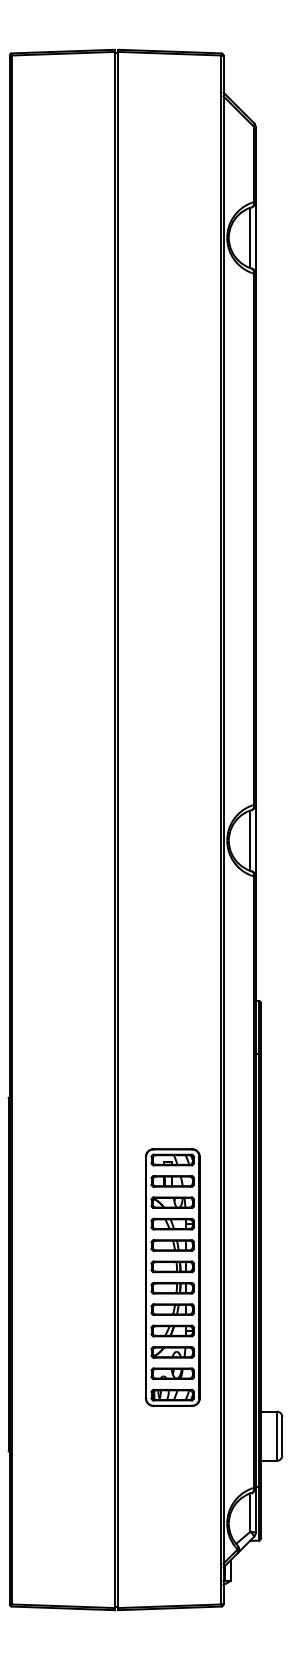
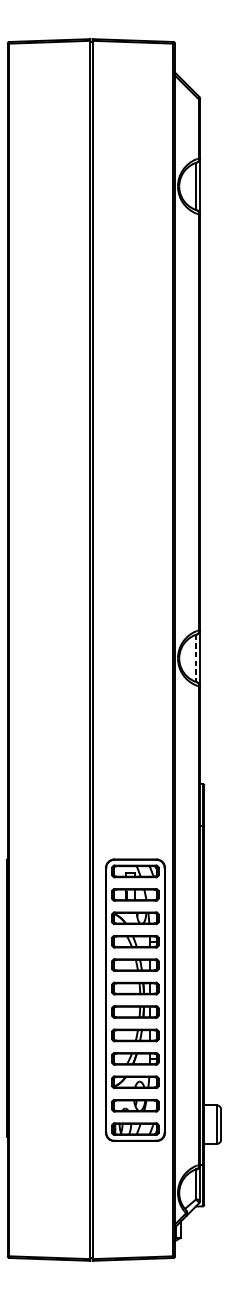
line: (250, 841) -> (196, 659), solid -> dashed
part: (172, 1277) -> (135, 1000), size x1.4

